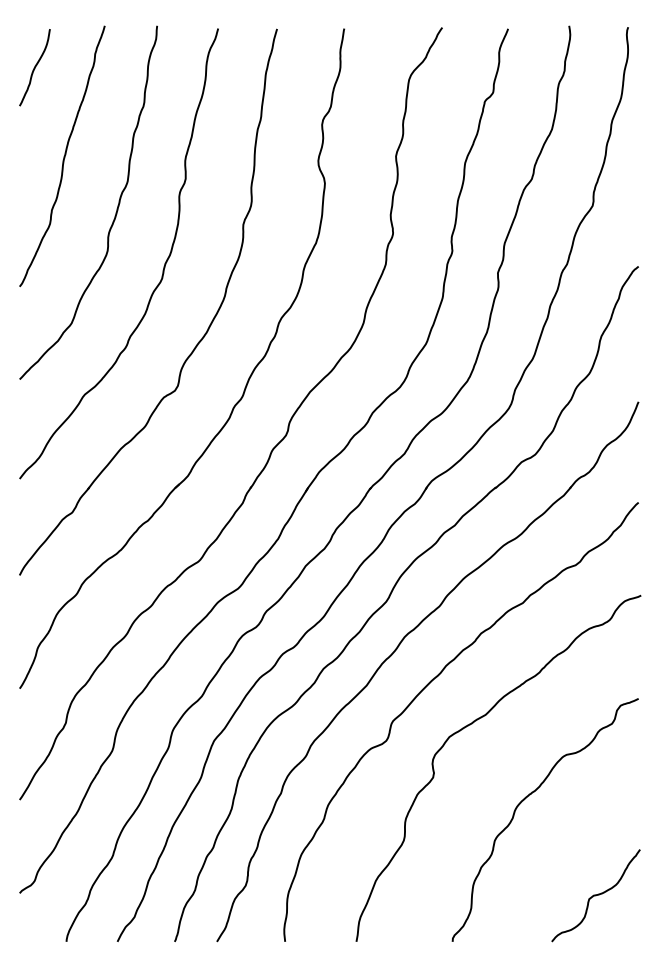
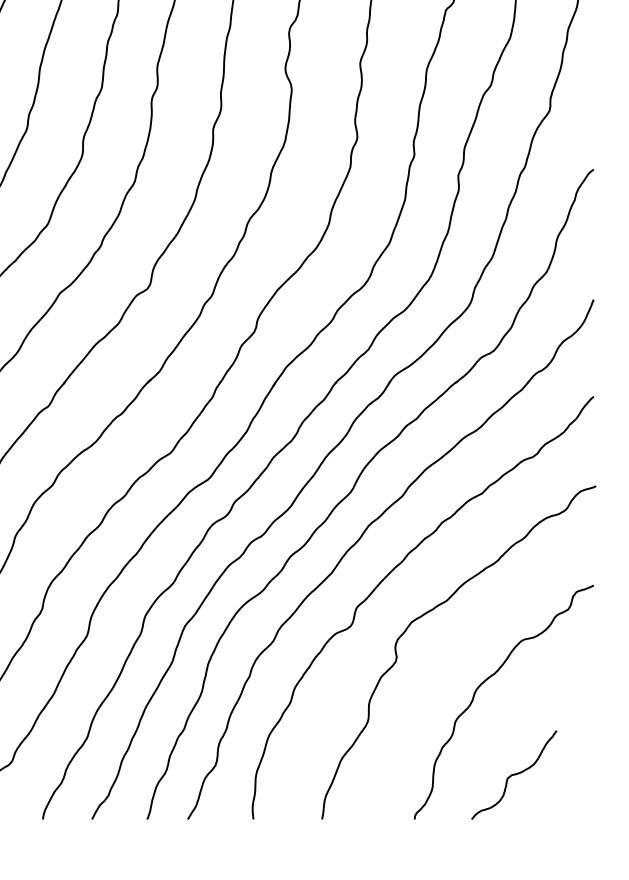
curve: (595, 895) -> (513, 774), moved

